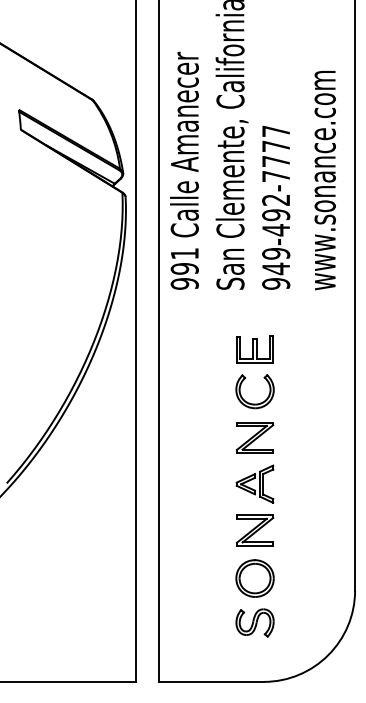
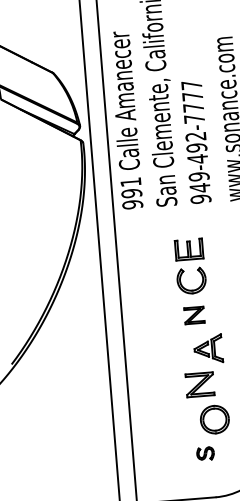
part: (254, 437) -> (194, 315), size x0.7
part: (254, 483) -> (207, 348), moved
part: (254, 578) -> (214, 419), moved
part: (254, 622) -> (205, 453), size x0.6

